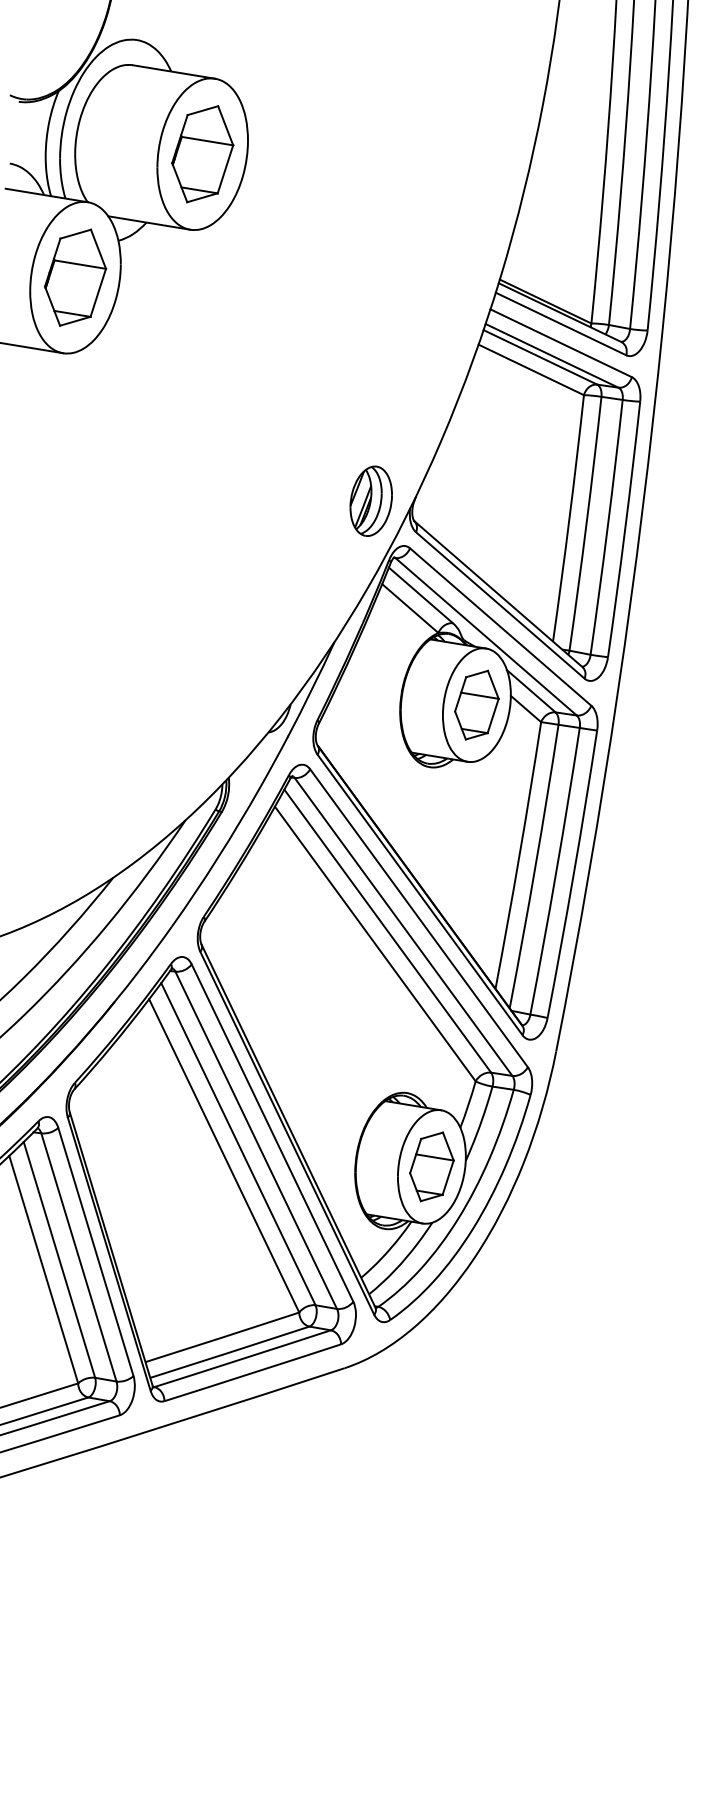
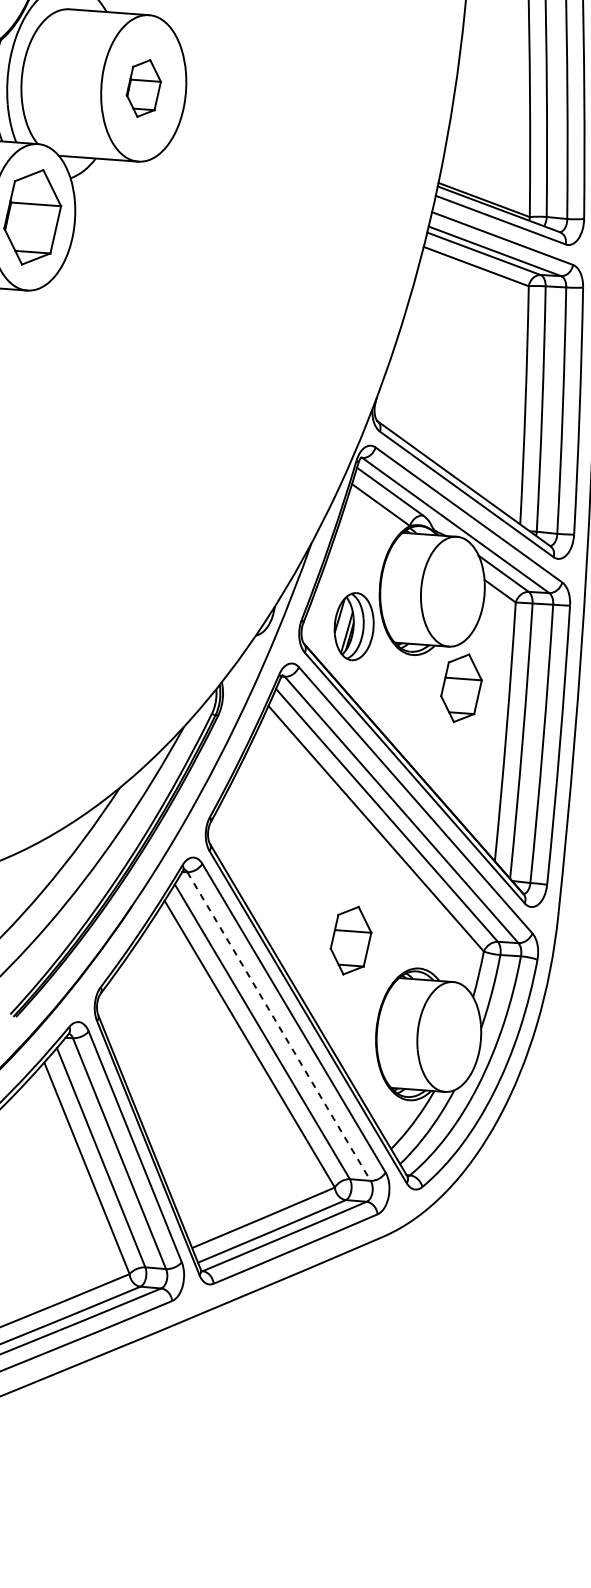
part: (202, 154) -> (143, 88), size x0.6
part: (370, 500) -> (353, 625), moved
part: (476, 704) -> (461, 687), moved
line: (256, 1140) -> (279, 1026), solid -> dashed
part: (431, 1166) -> (350, 940), moved

